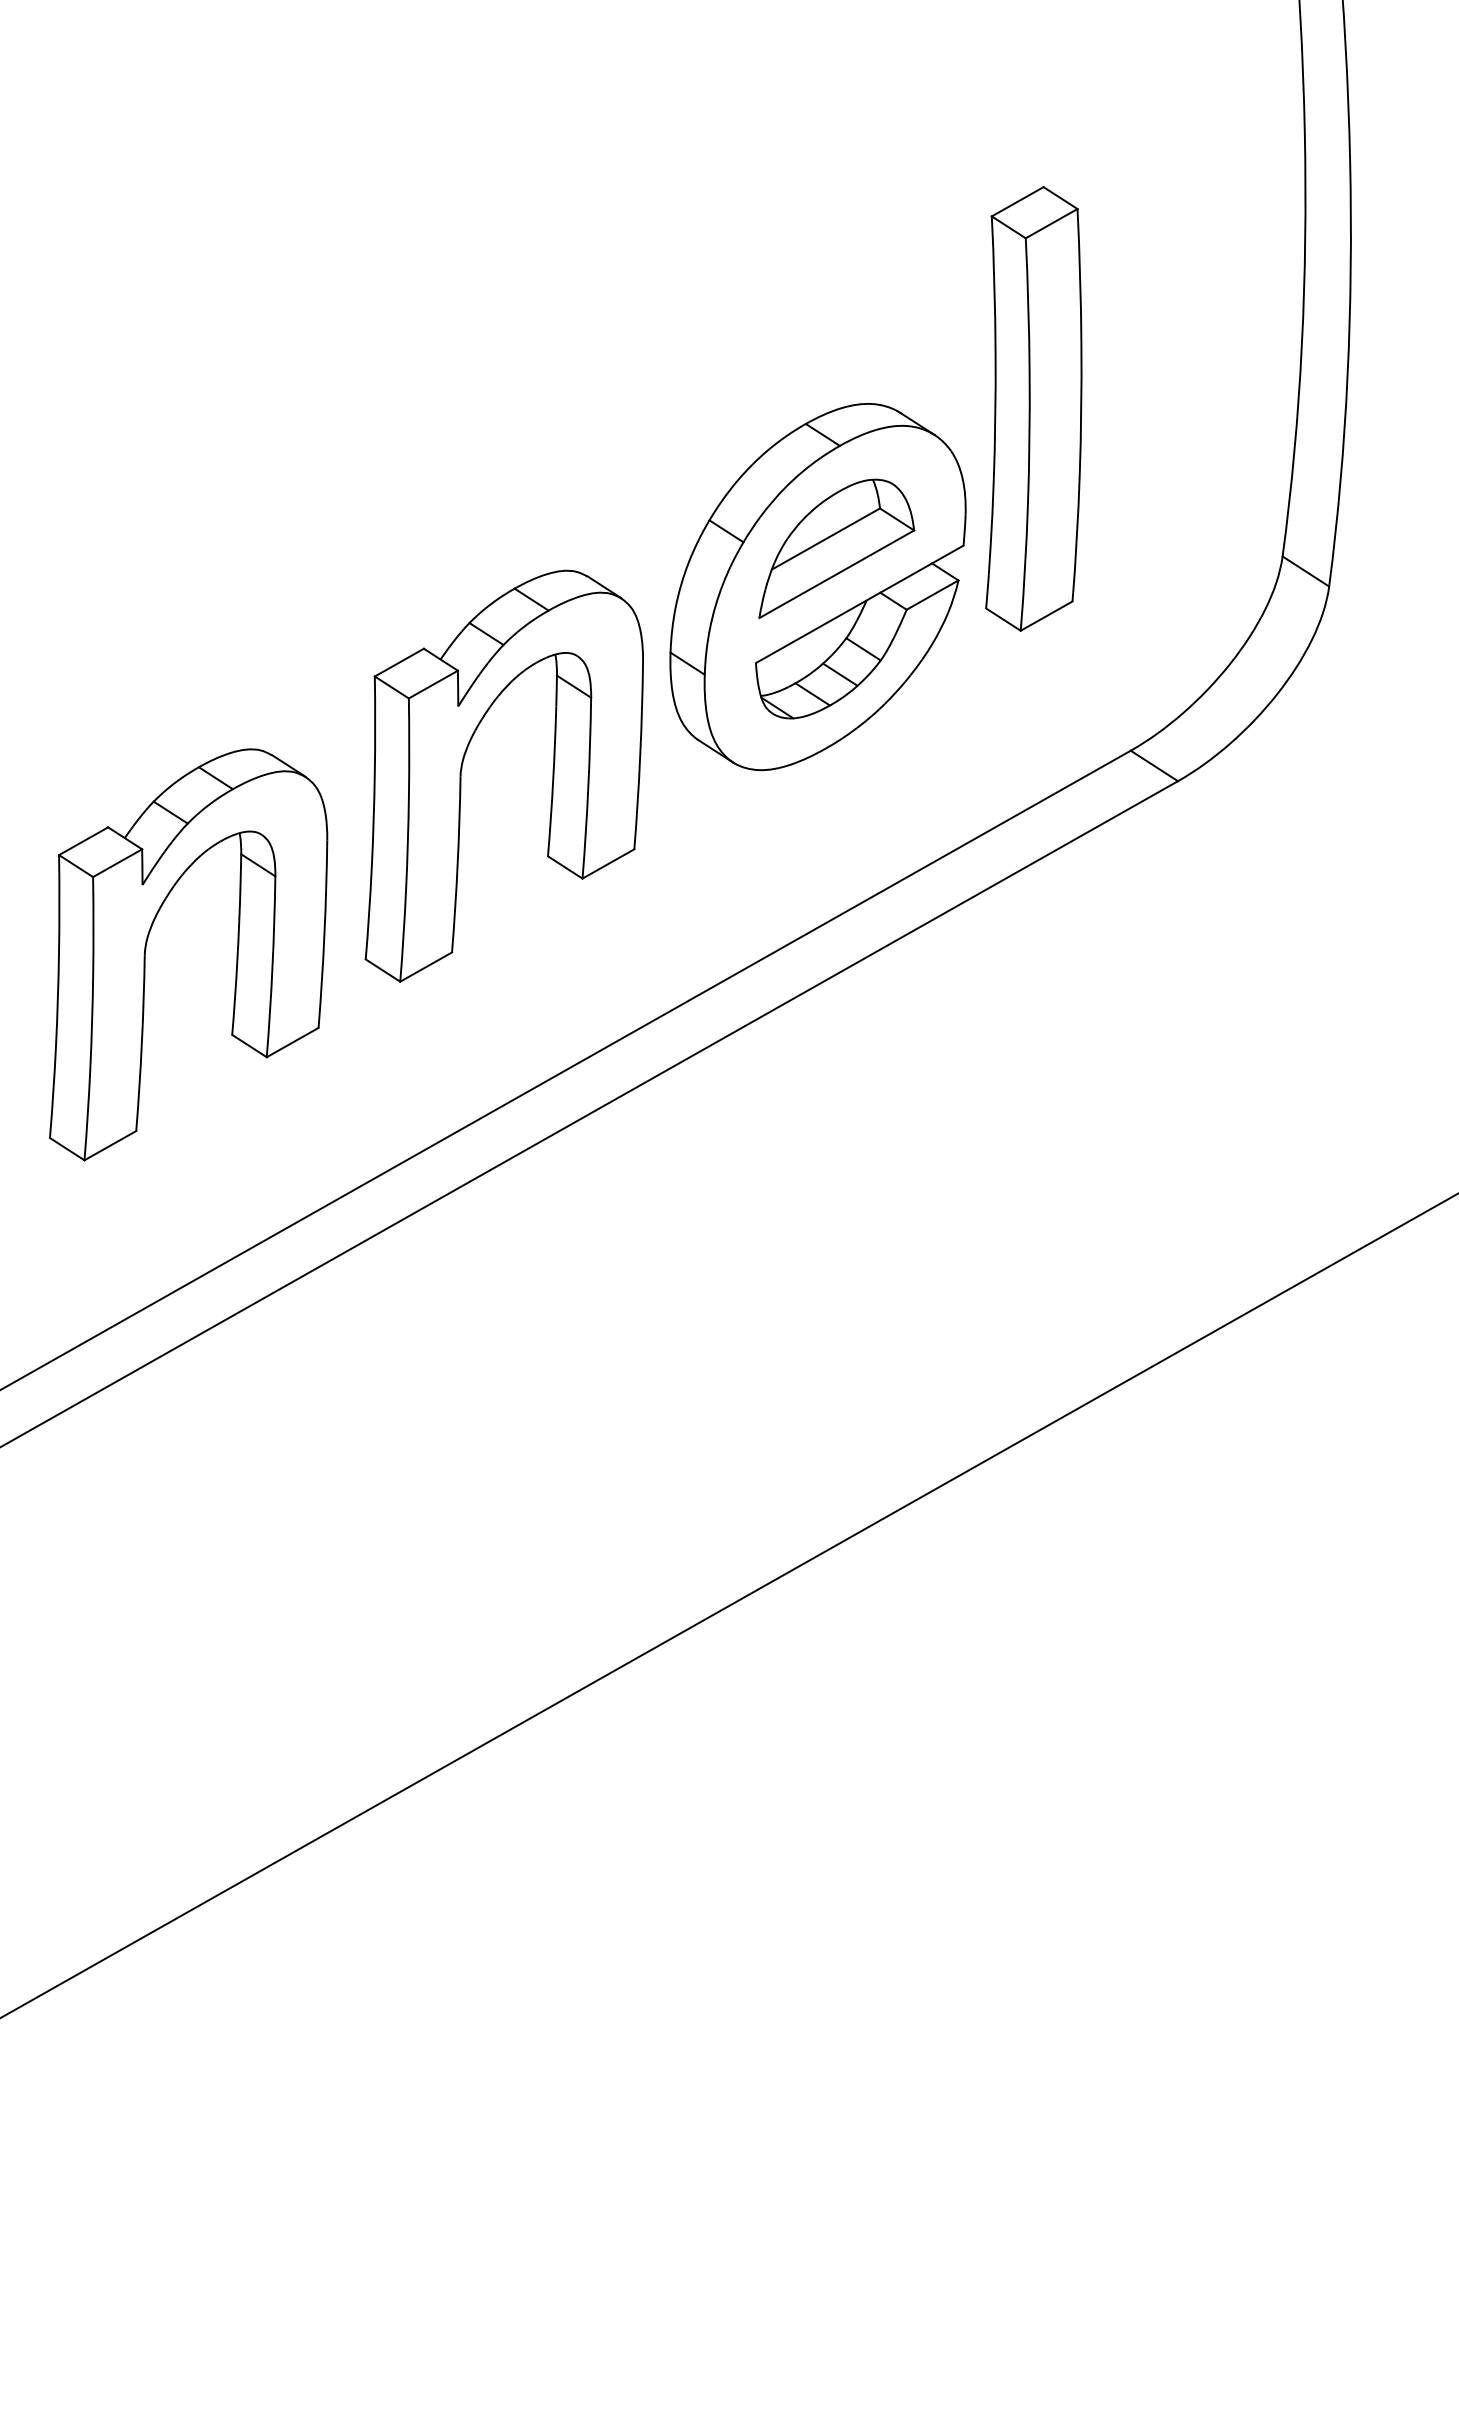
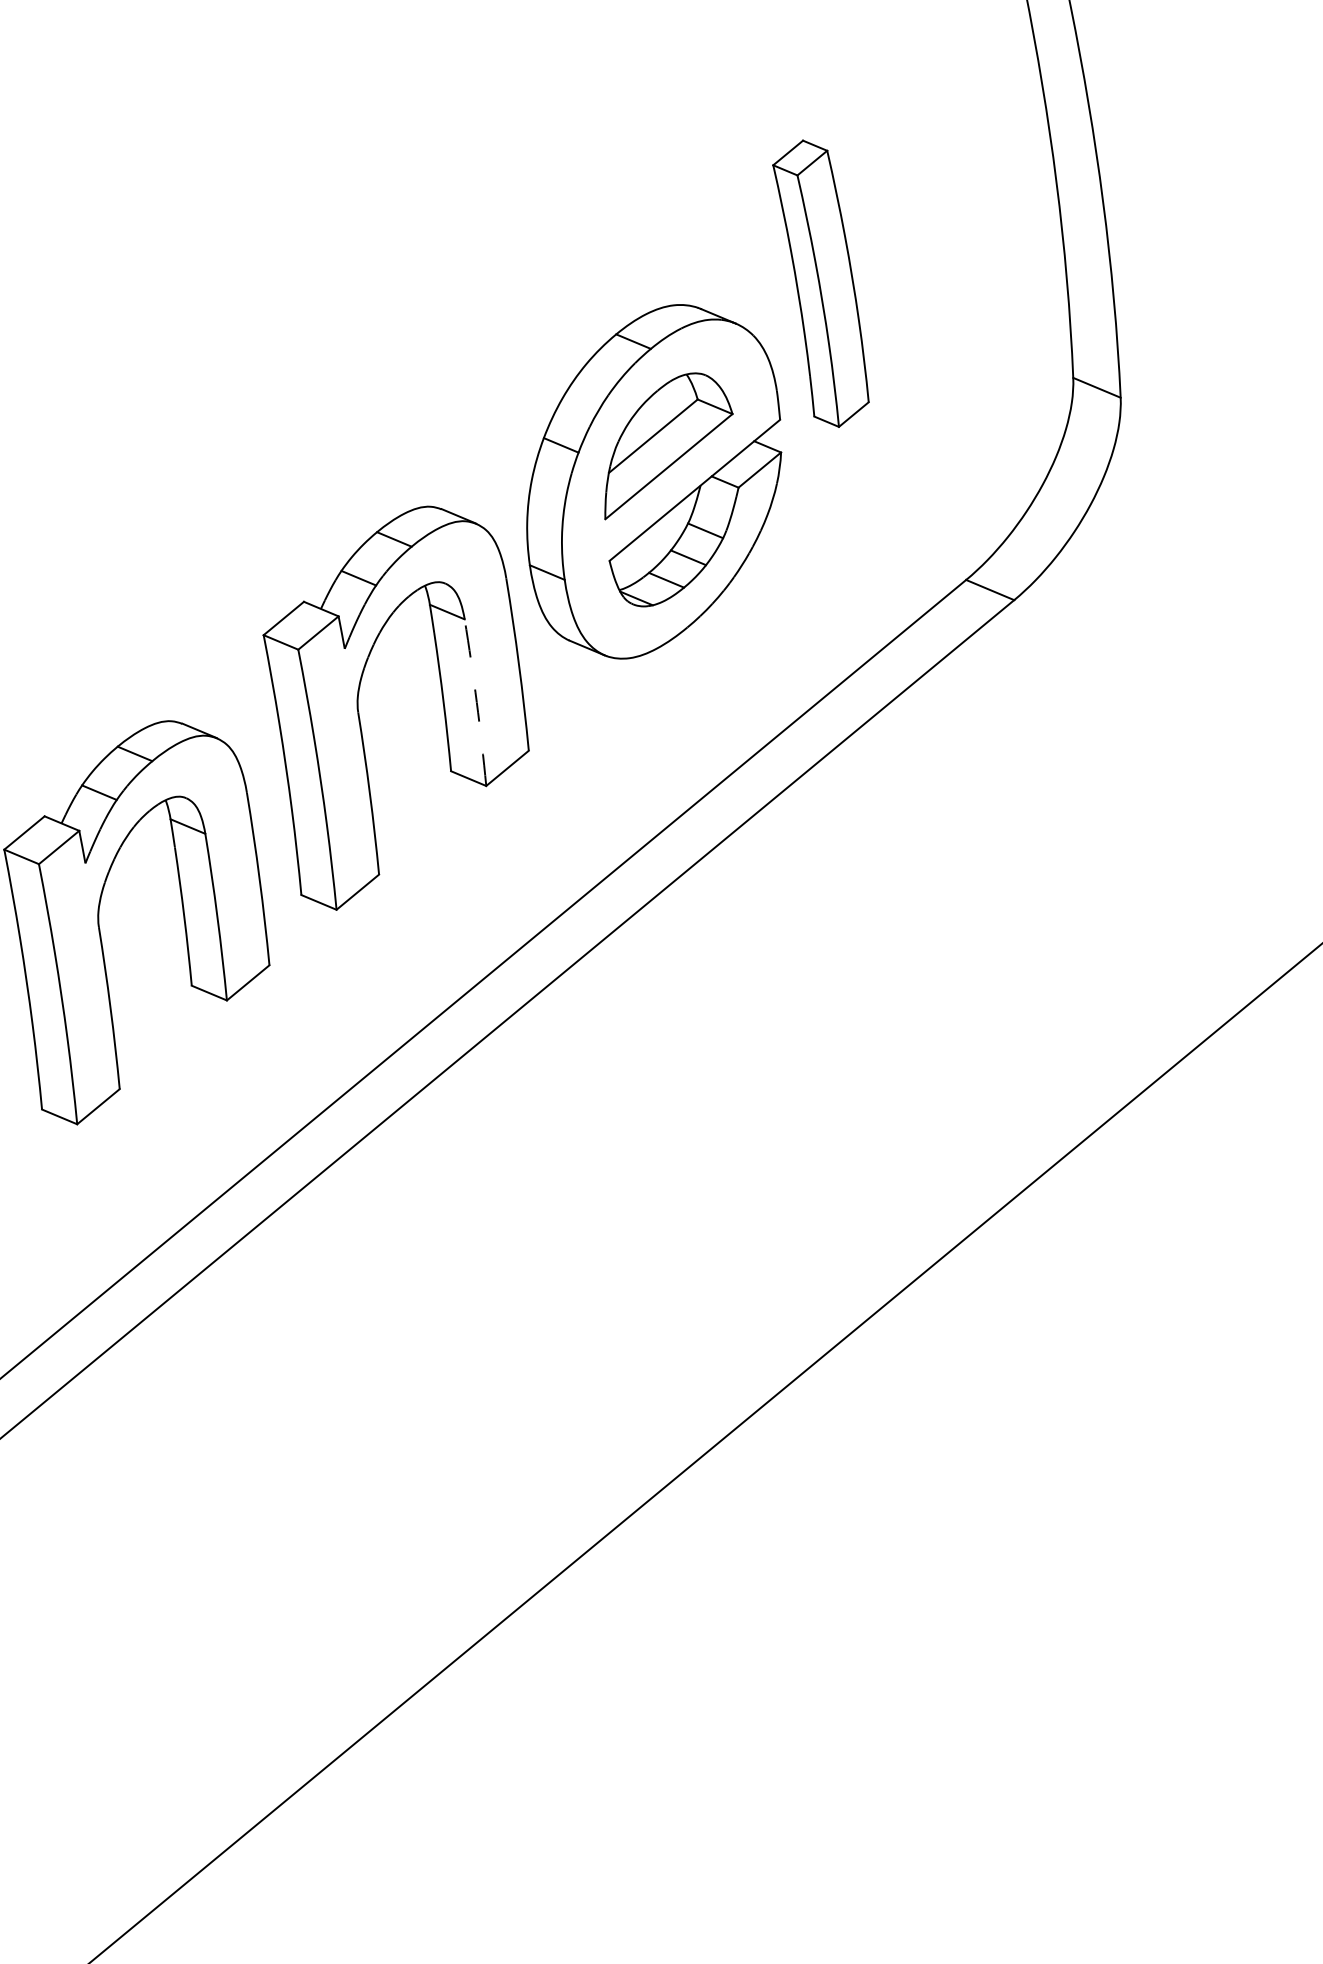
part: (1033, 408) -> (821, 283), size x0.7
arc: (588, 788) -> (477, 702), solid -> dashed

